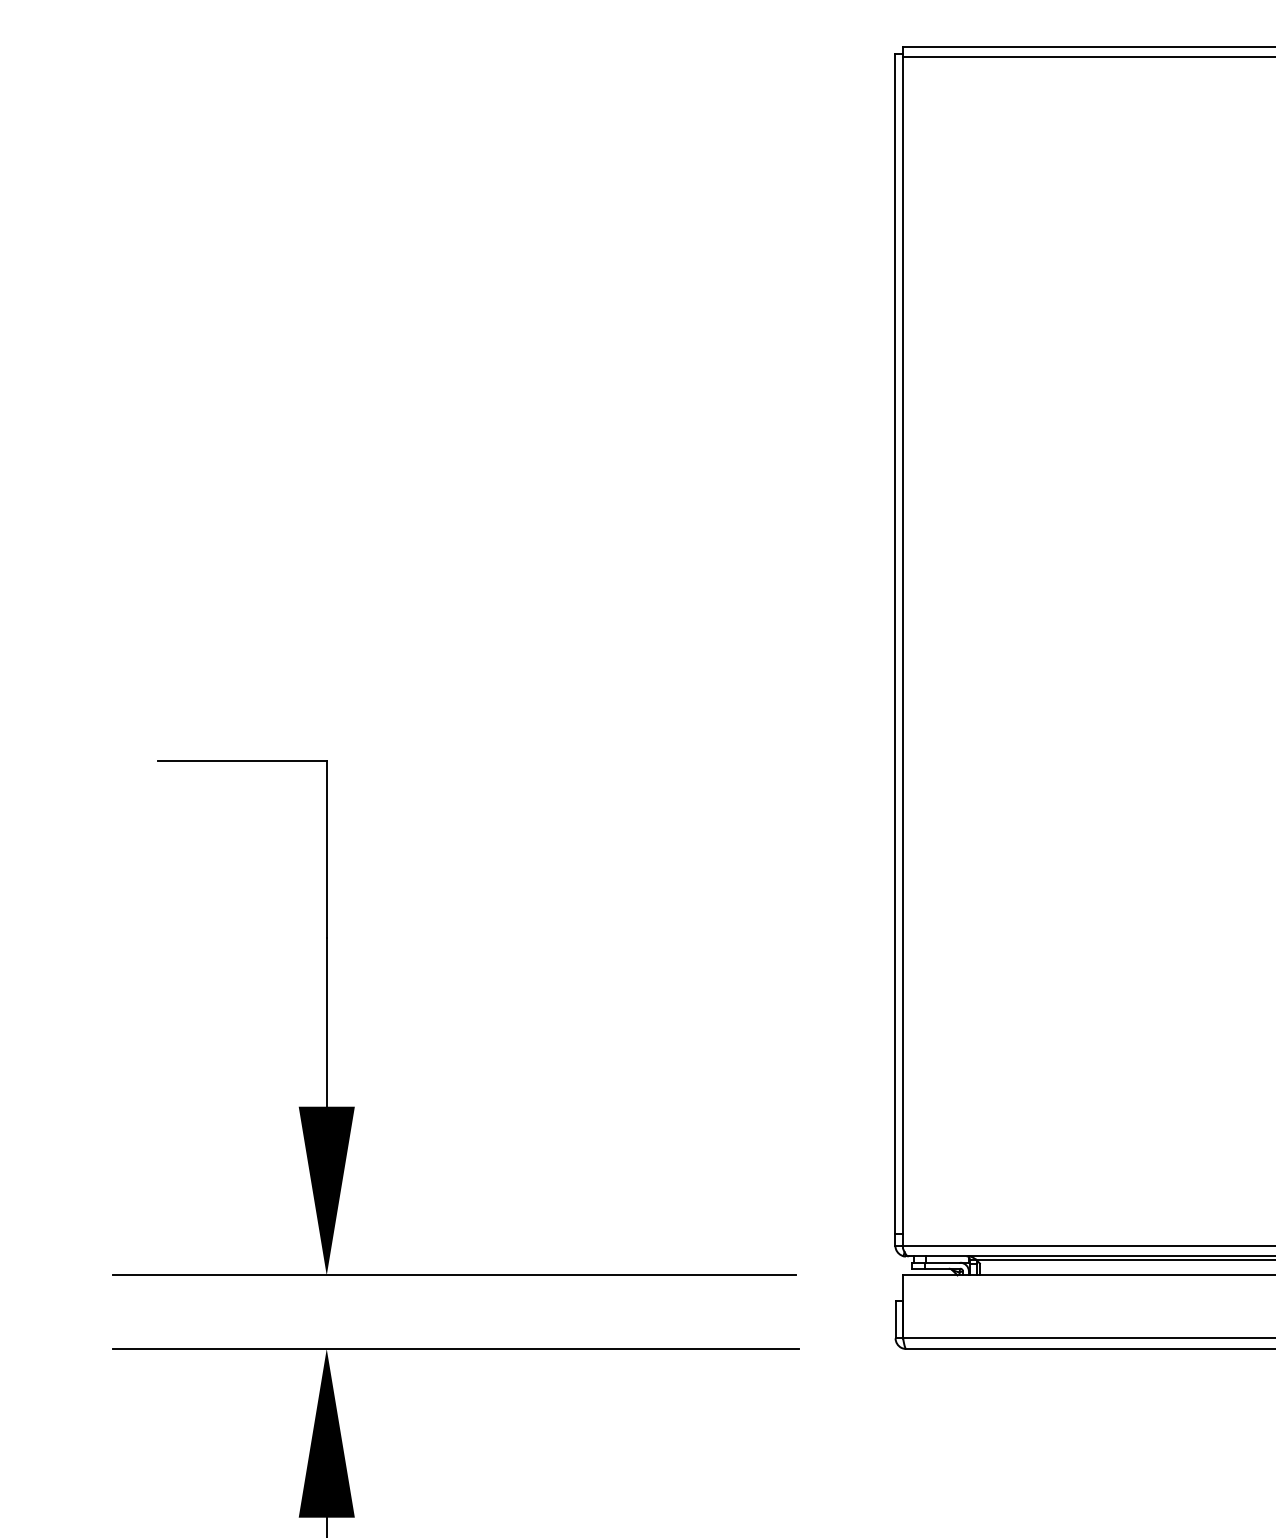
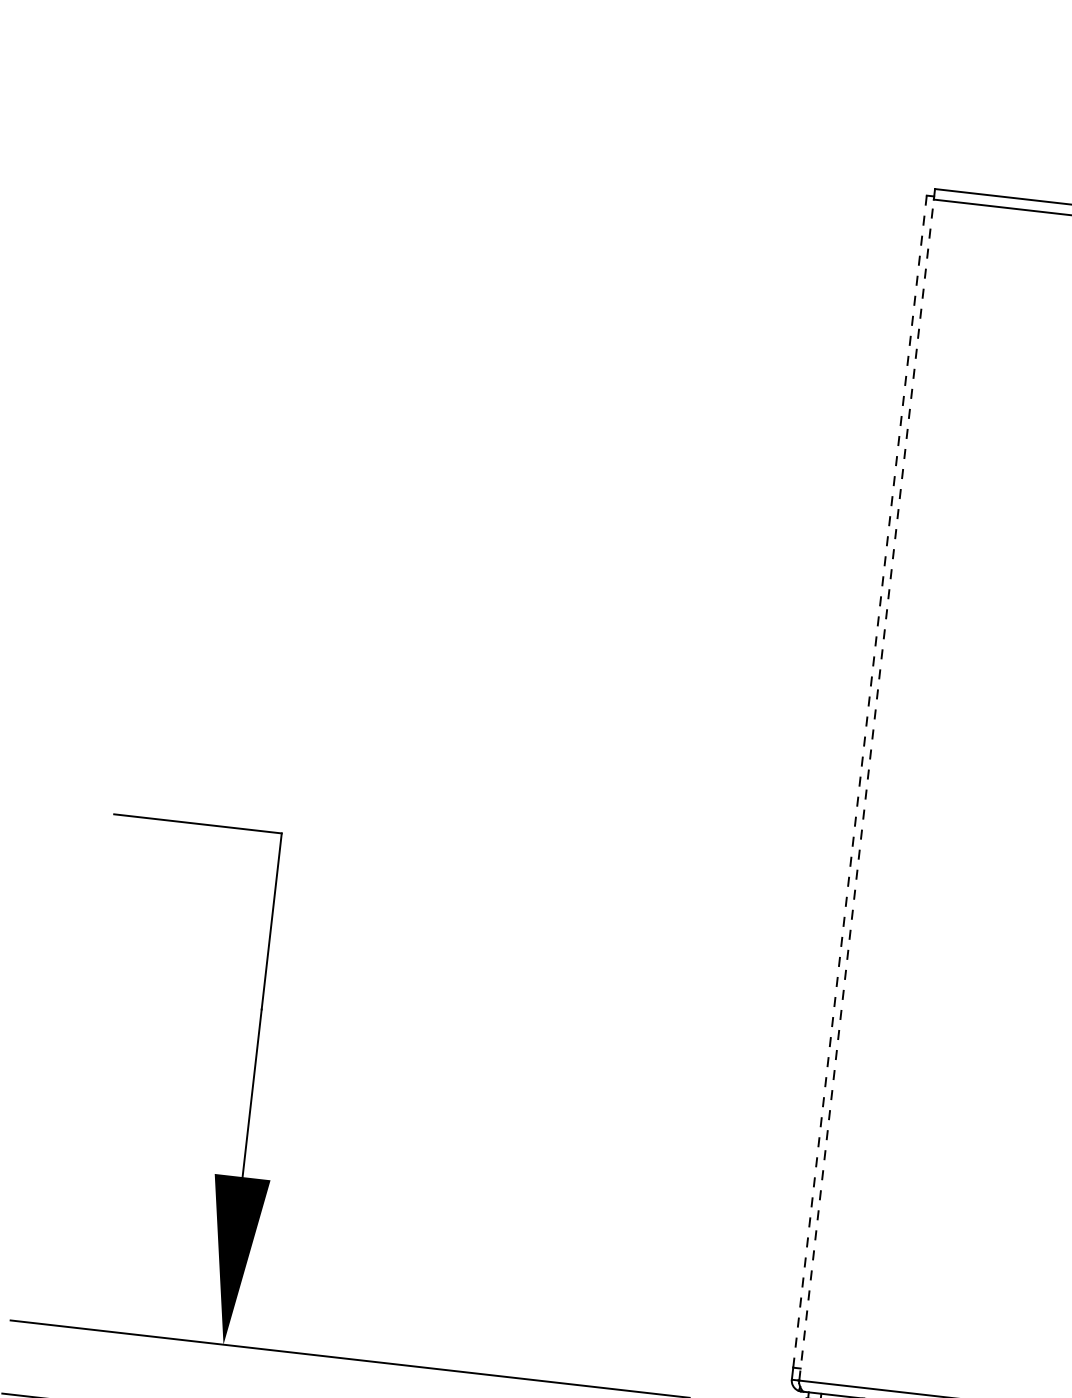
line: (895, 643) -> (860, 781), solid -> dashed
line: (902, 651) -> (866, 789), solid -> dashed

